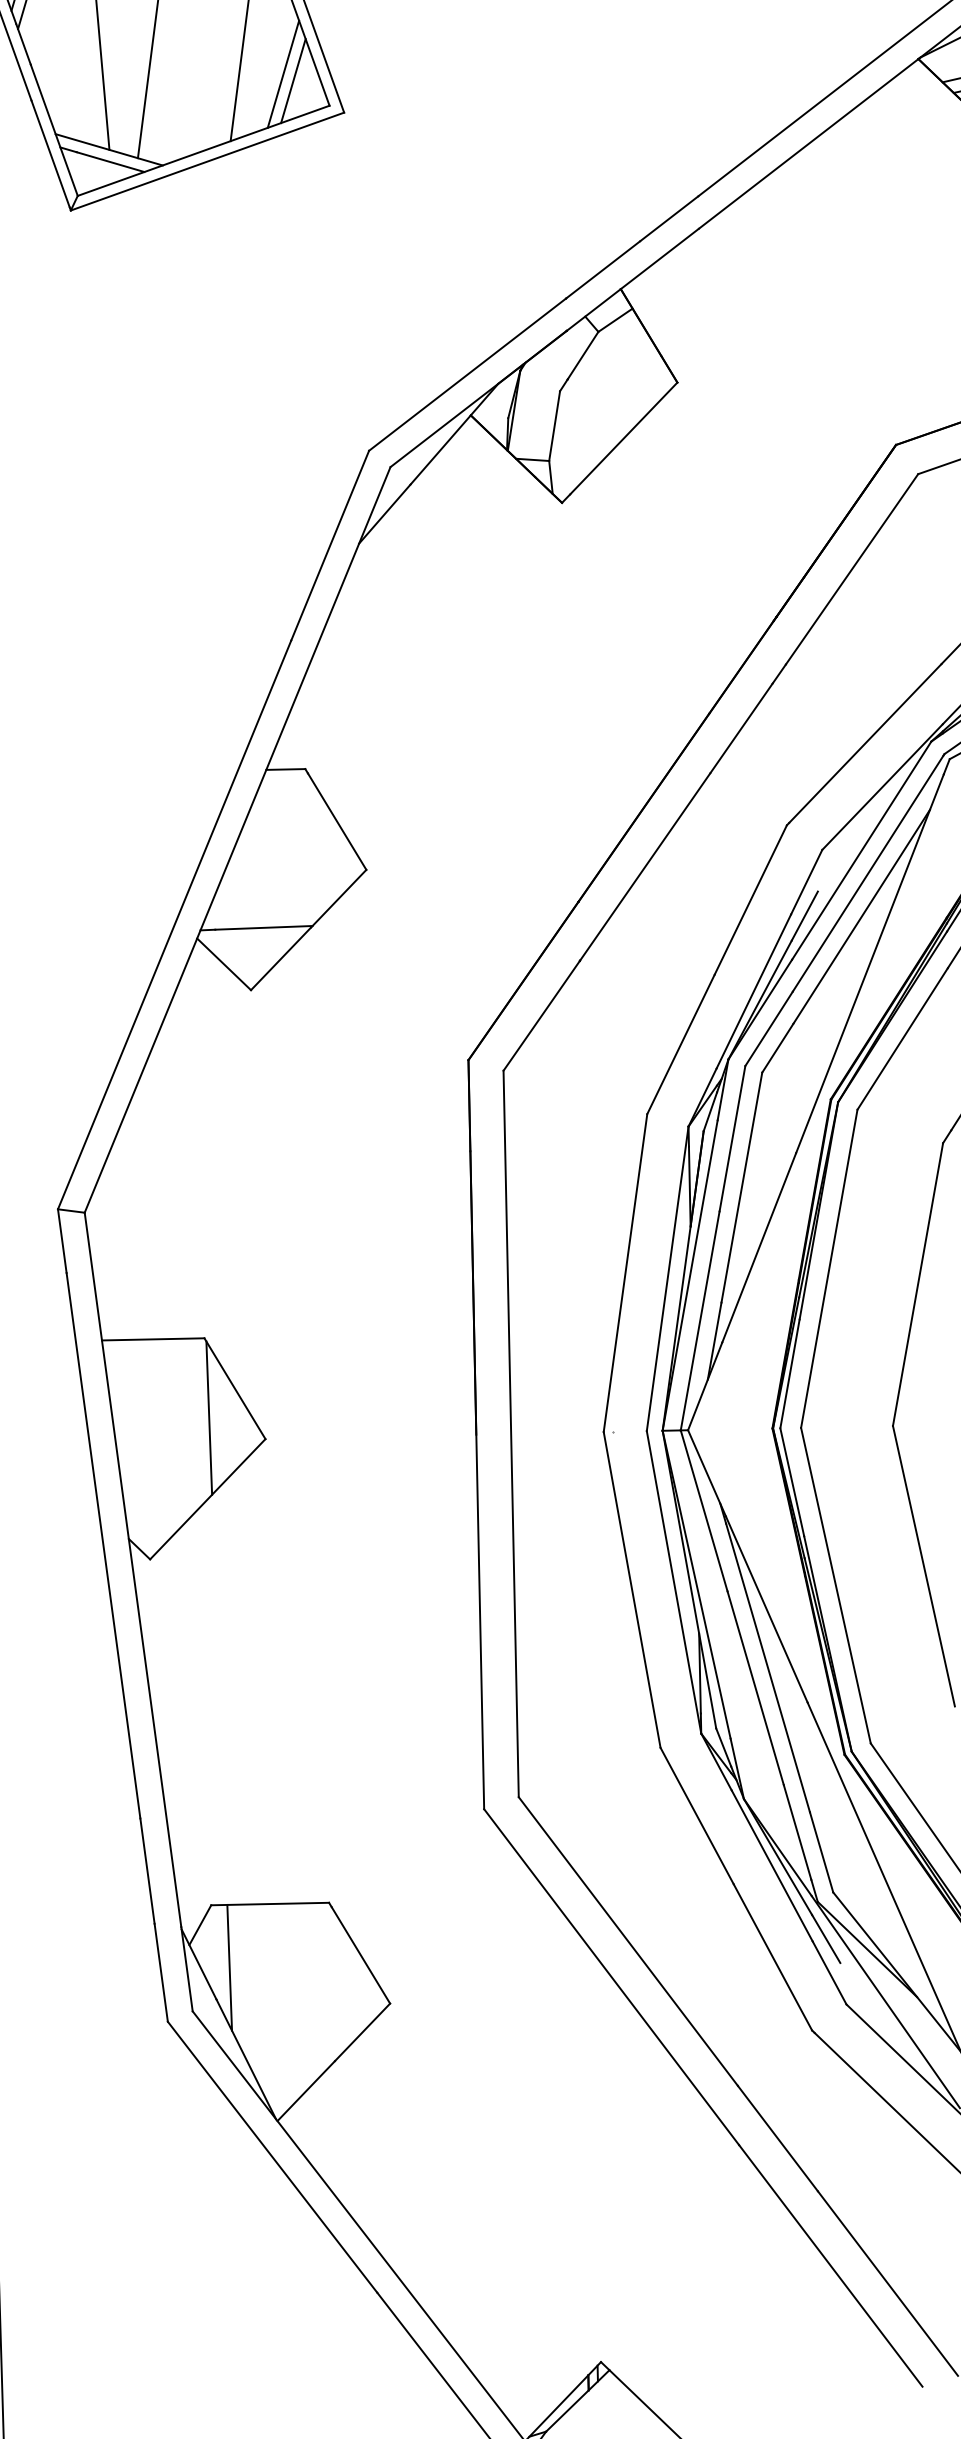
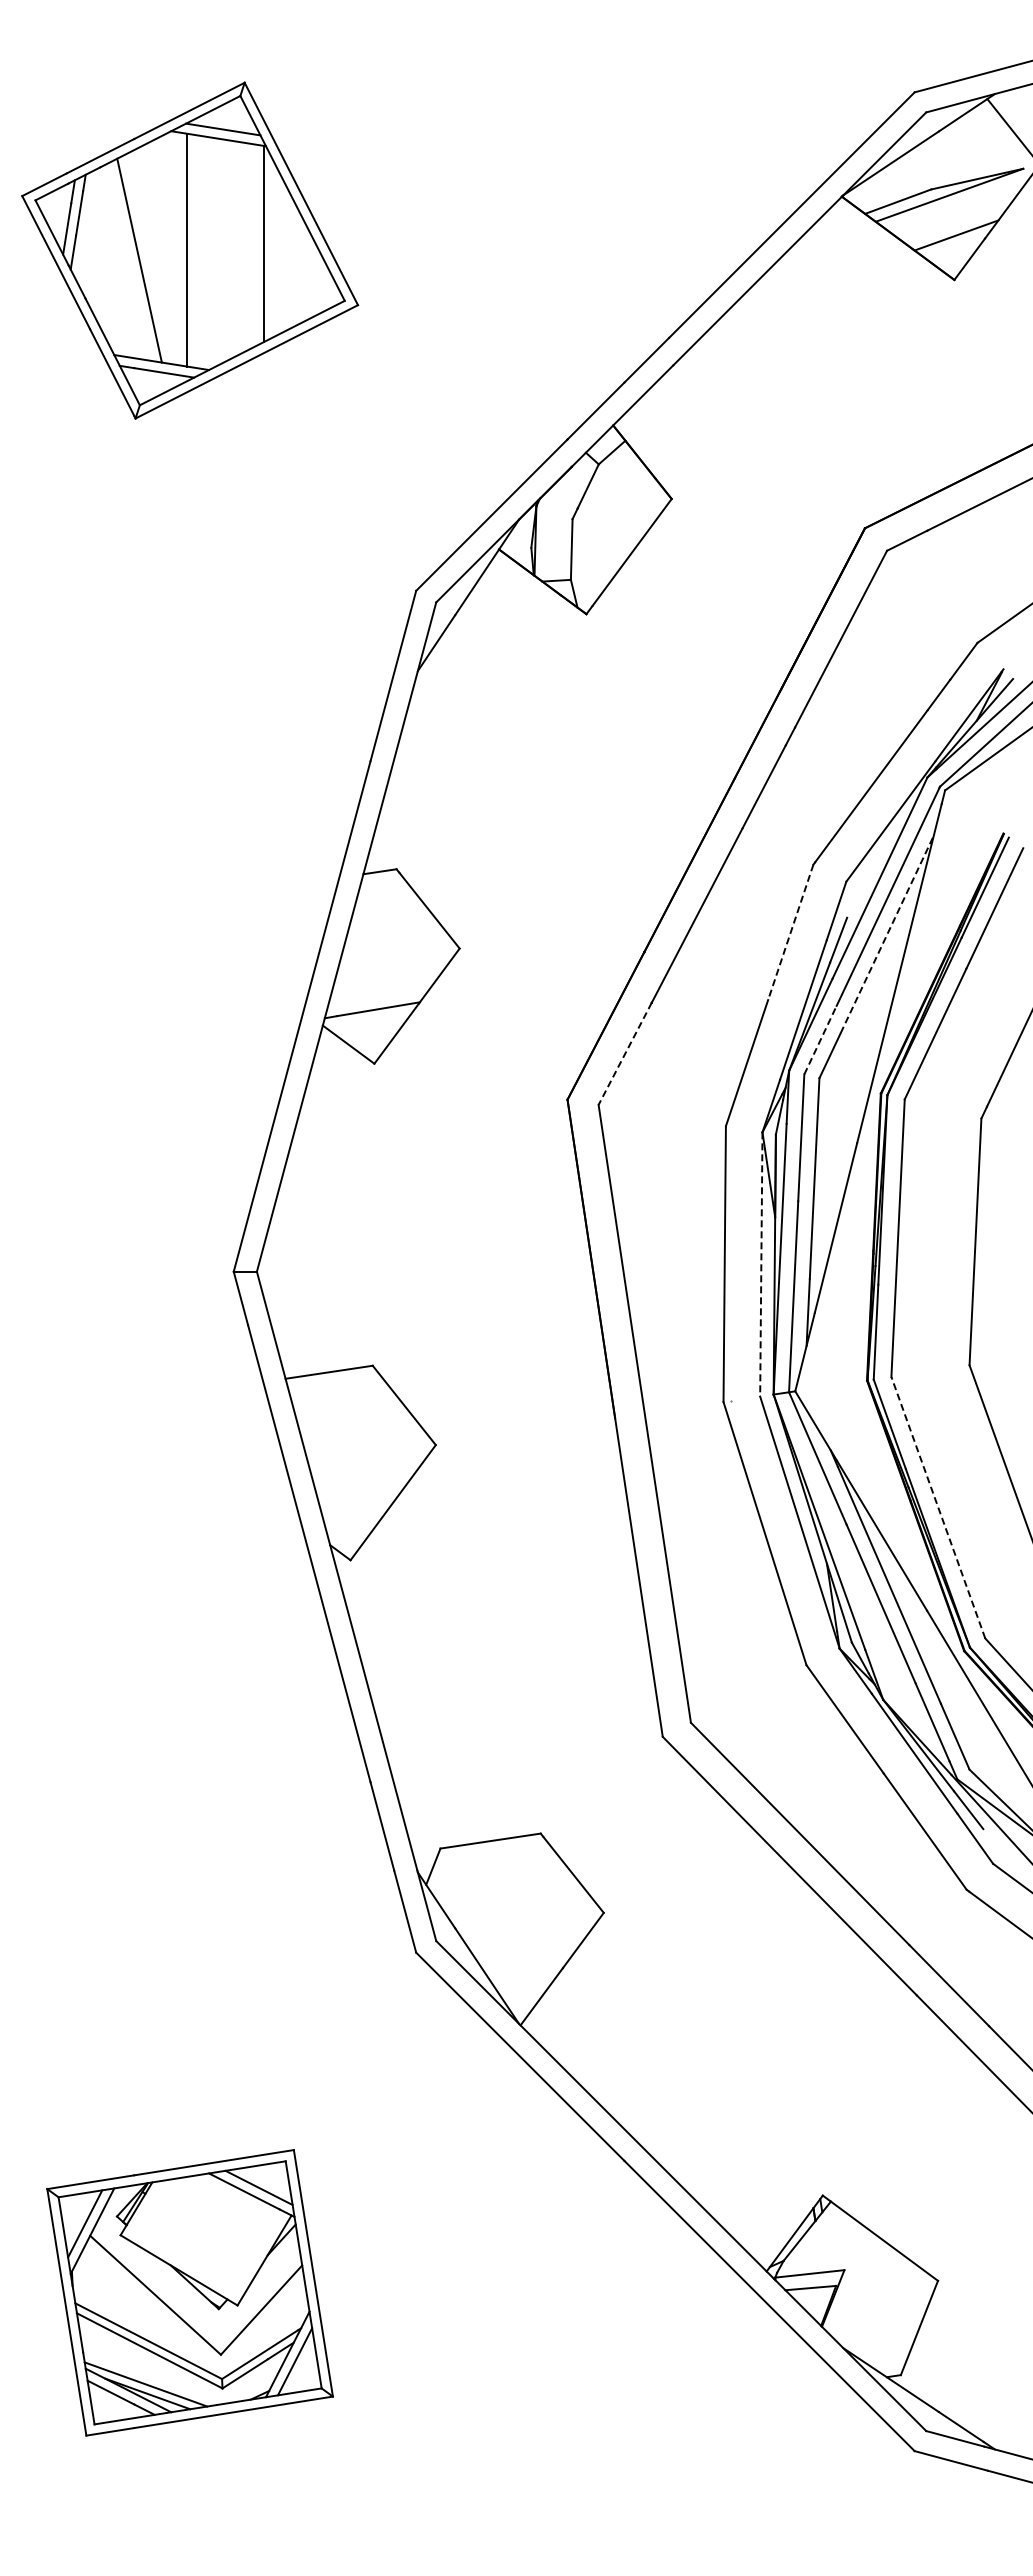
line: (282, 73) -> (301, 278), removed
line: (293, 80) -> (311, 283), removed
line: (750, 900) -> (790, 932), solid -> dashed
line: (861, 916) -> (887, 934), solid -> dashed
line: (542, 1015) -> (625, 1053), solid -> dashed
line: (769, 1029) -> (820, 1040), solid -> dashed
line: (667, 1278) -> (761, 1264), solid -> dashed
line: (209, 1418) -> (385, 1433), removed
line: (836, 1585) -> (938, 1507), solid -> dashed
line: (229, 1967) -> (462, 1899), removed

